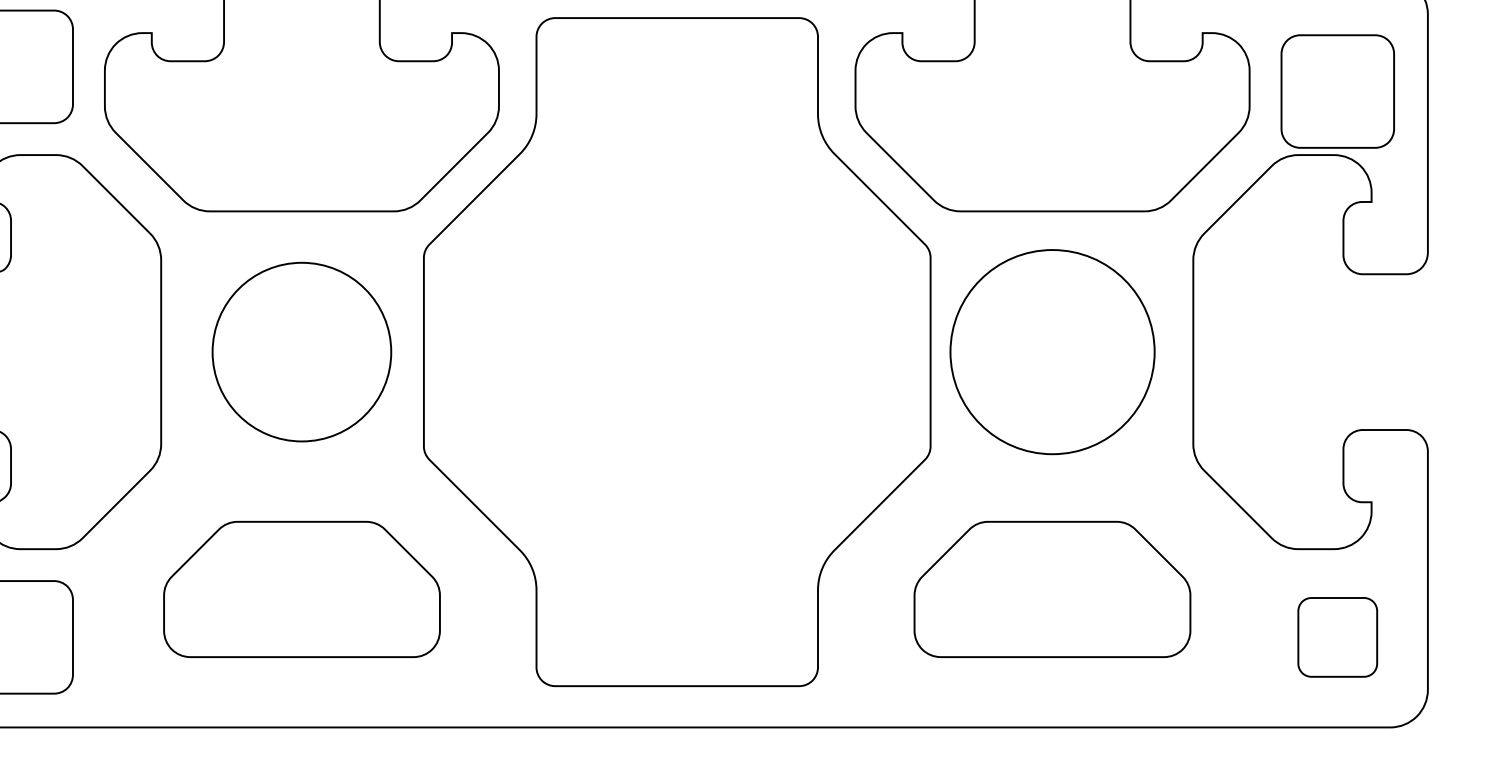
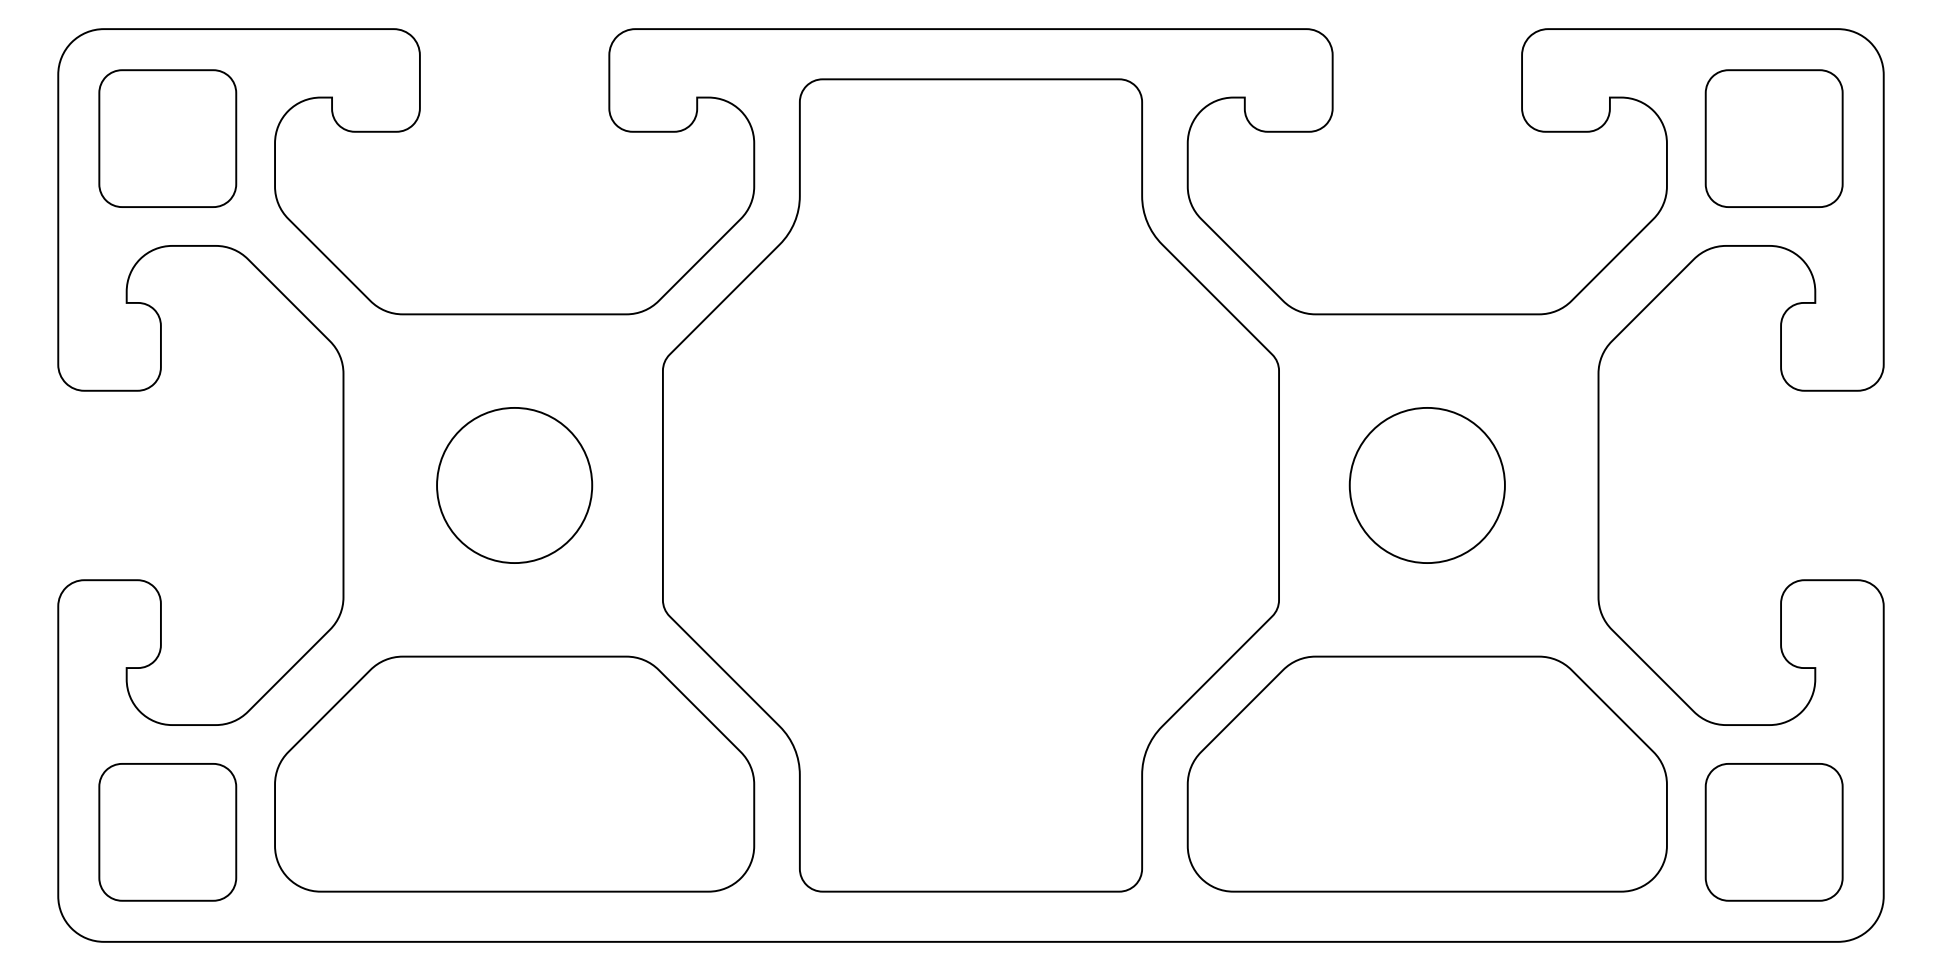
part: (1337, 91) -> (1773, 138), moved
circle: (301, 352) -> (514, 485), size x0.71
circle: (1051, 352) -> (1426, 485), size x0.62
part: (301, 588) -> (514, 773), size x1.43
part: (1051, 588) -> (1426, 773), size x1.43
part: (1337, 637) -> (1773, 832), size x1.43

